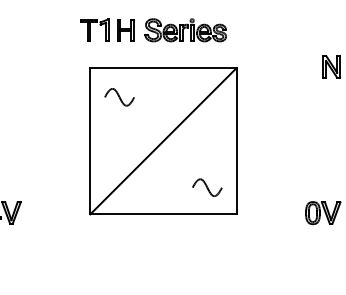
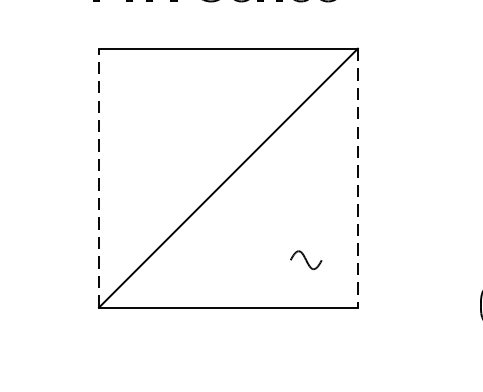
part: (119, 97) -> (150, 100), removed
line: (90, 140) -> (99, 176), solid -> dashed
line: (236, 141) -> (357, 178), solid -> dashed
part: (207, 187) -> (306, 260), size x0.6

